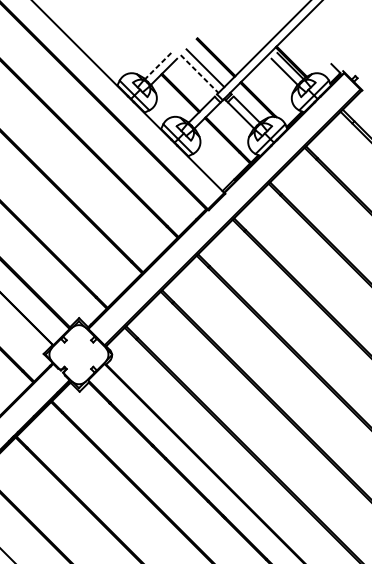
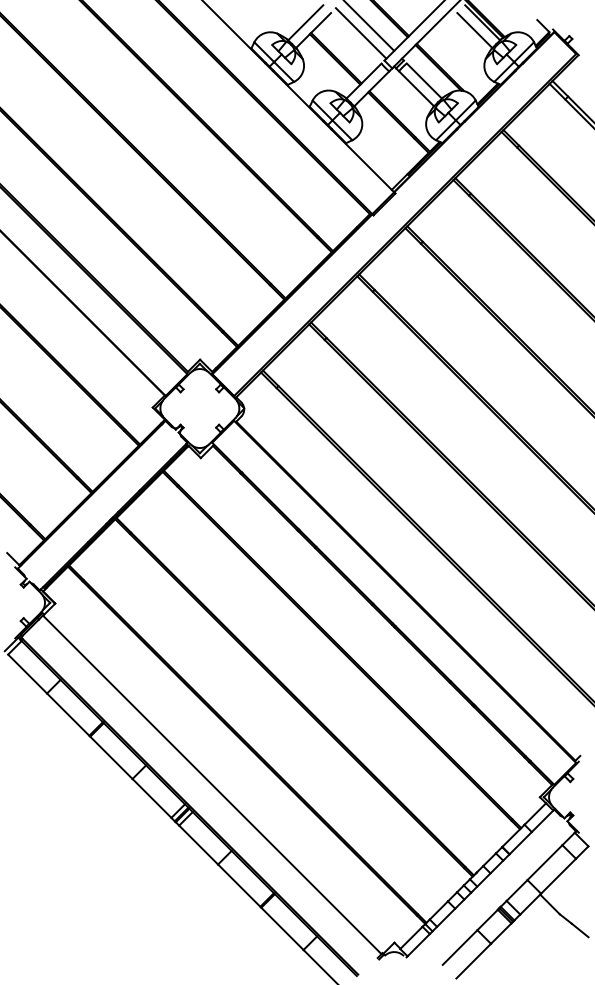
line: (157, 65) -> (305, 22), dashed -> solid
line: (199, 74) -> (361, 33), dashed -> solid

